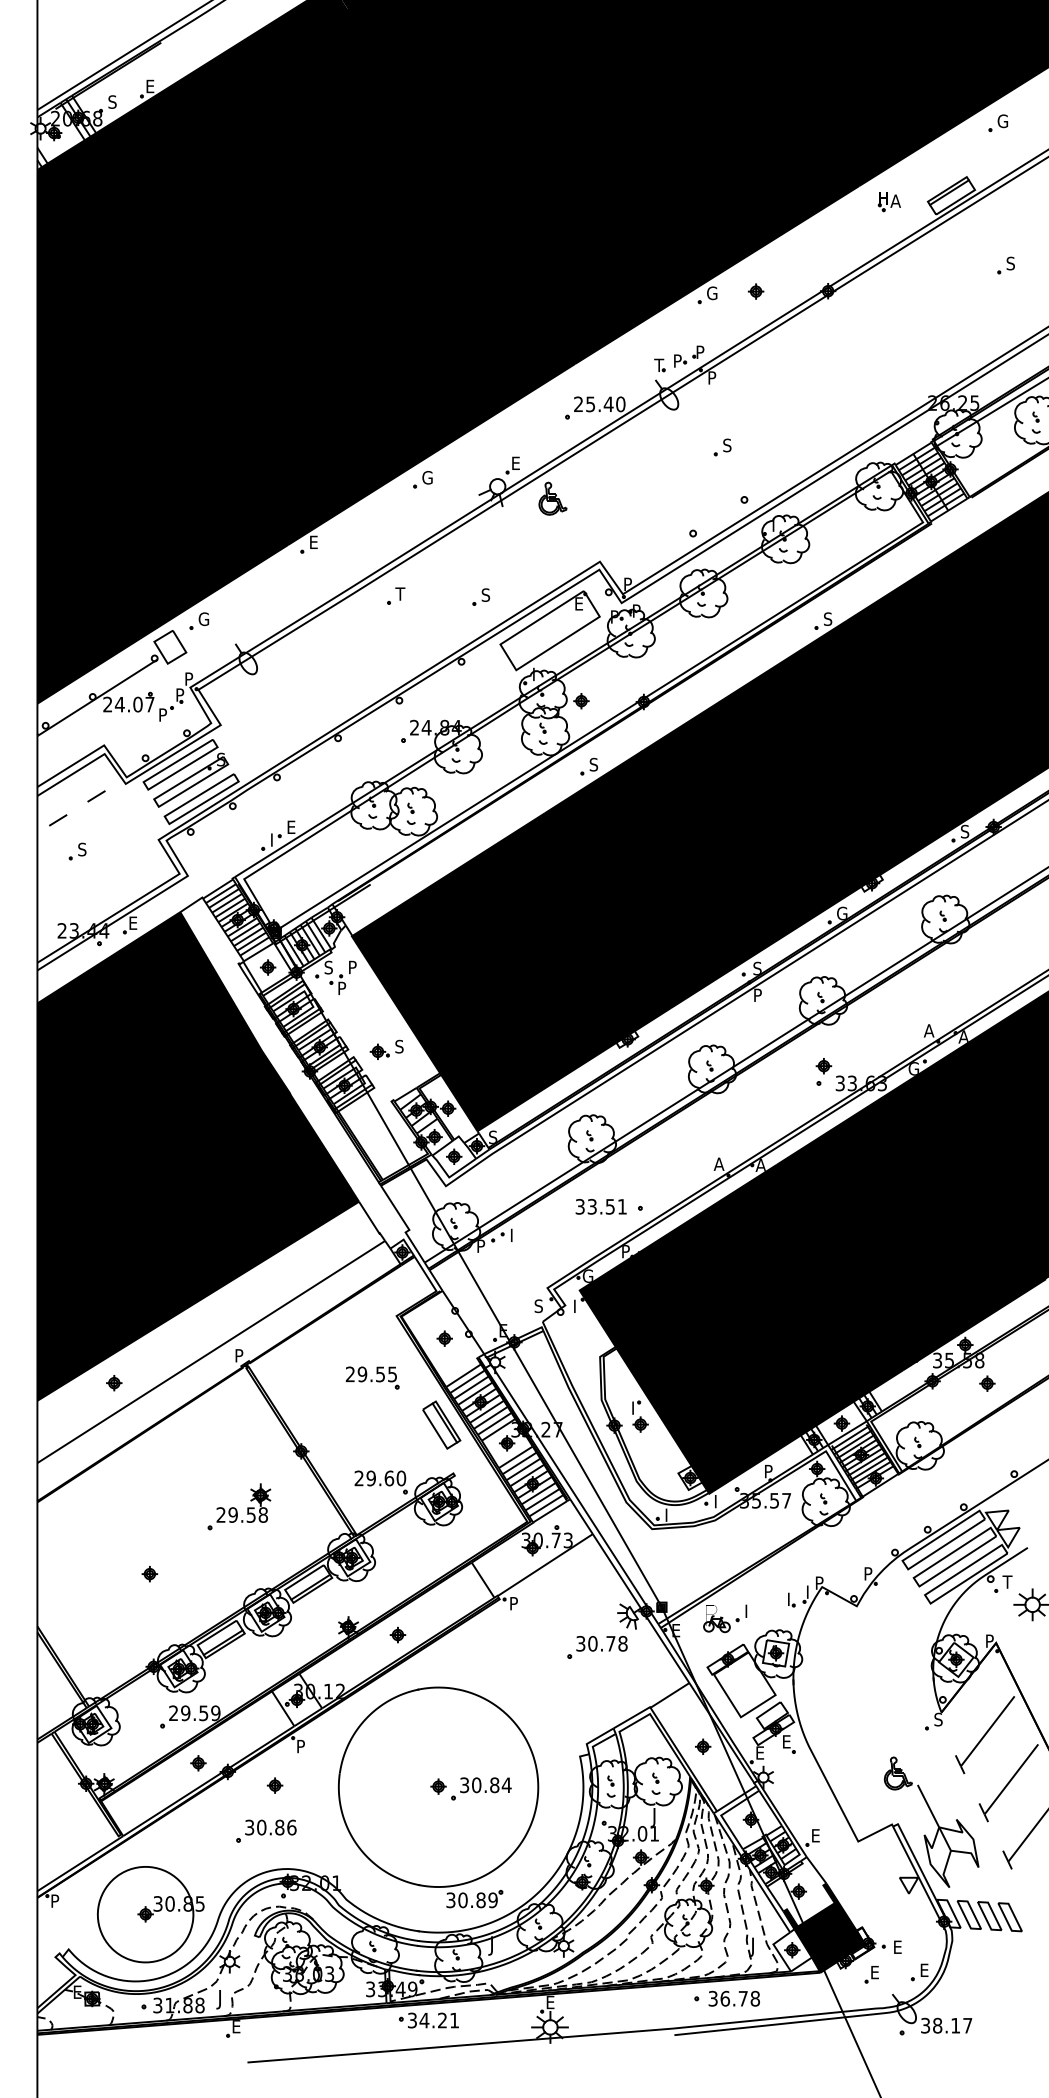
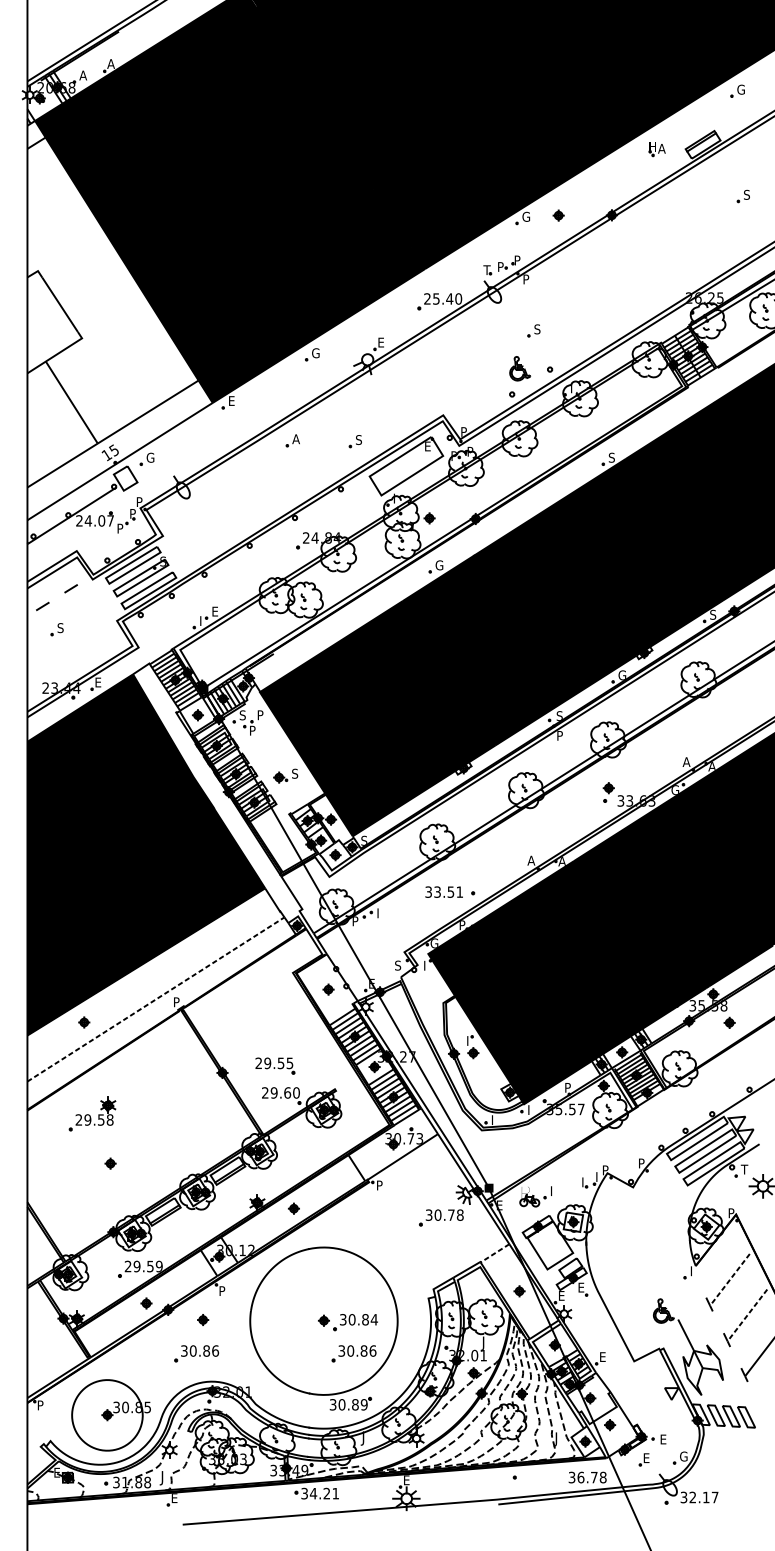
text: (150, 86) -> (111, 64), E -> A
text: (112, 101) -> (82, 75), S -> A
fill: (162, 433) -> (119, 320), removed
part: (552, 498) -> (519, 368), moved
text: (400, 593) -> (295, 438), T -> A
text: (594, 764) -> (439, 565), S -> G
line: (211, 1351) -> (156, 999), solid -> dashed
part: (372, 1377) -> (275, 1065), moved
part: (441, 1424) -> (326, 1053), removed
part: (239, 1506) -> (92, 1113), moved
line: (669, 1695) -> (494, 1253), solid -> dashed
text: (938, 1719) -> (693, 1271), S -> I
line: (987, 1731) -> (729, 1280), solid -> dashed
line: (1011, 1779) -> (747, 1315), solid -> dashed
part: (479, 1830) -> (354, 1353), added
fill: (823, 1927) -> (608, 1424), removed
text: (925, 1970) -> (683, 1456), E -> G
text: (733, 1998) -> (587, 1477), moved
text: (937, 2025) -> (692, 1497), 38.17 -> 32.17

